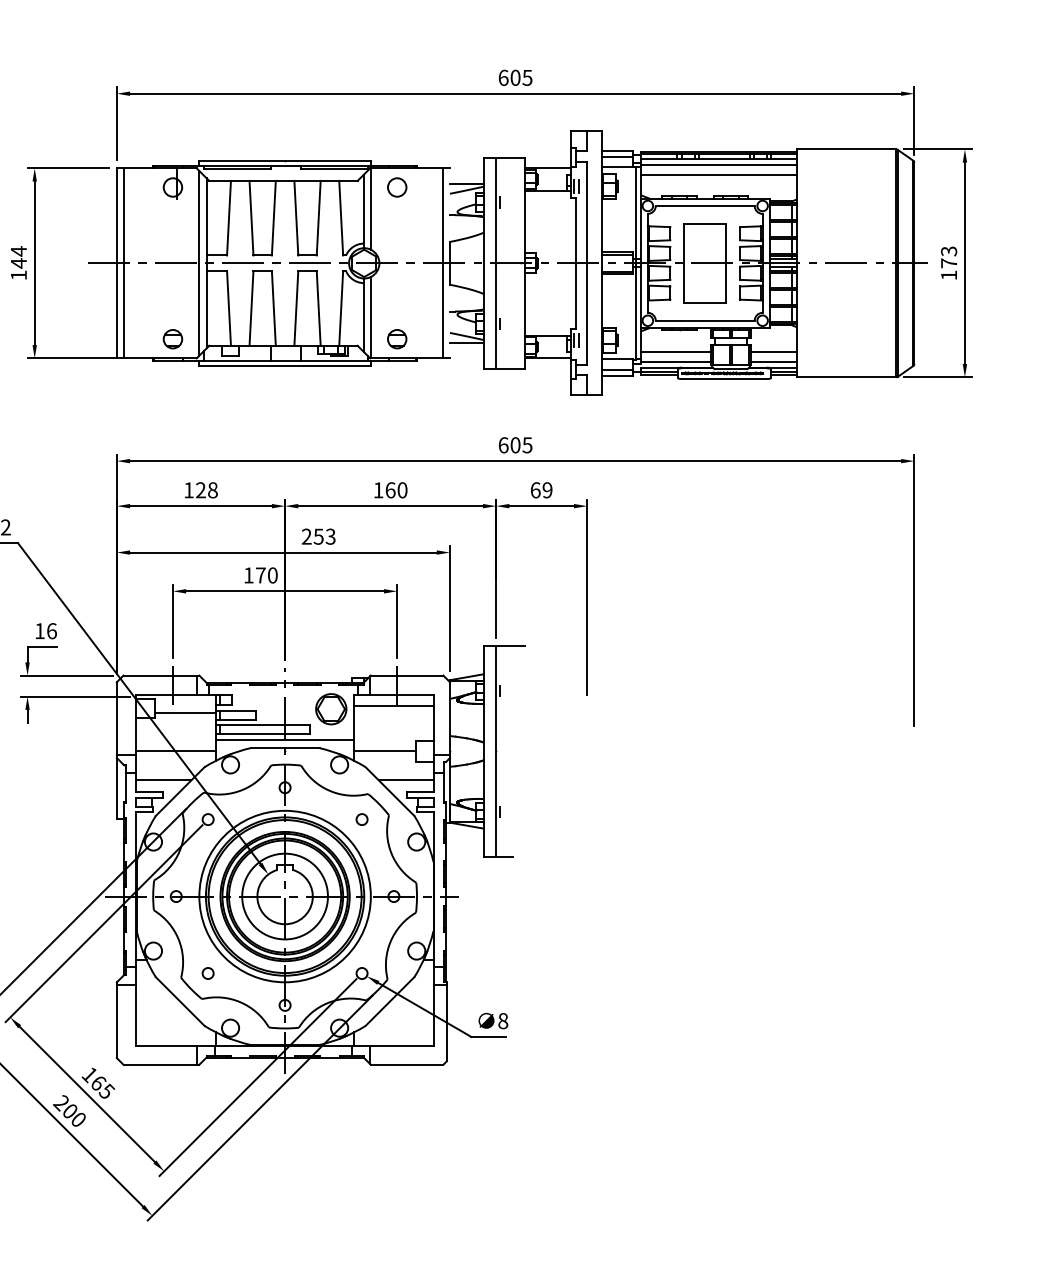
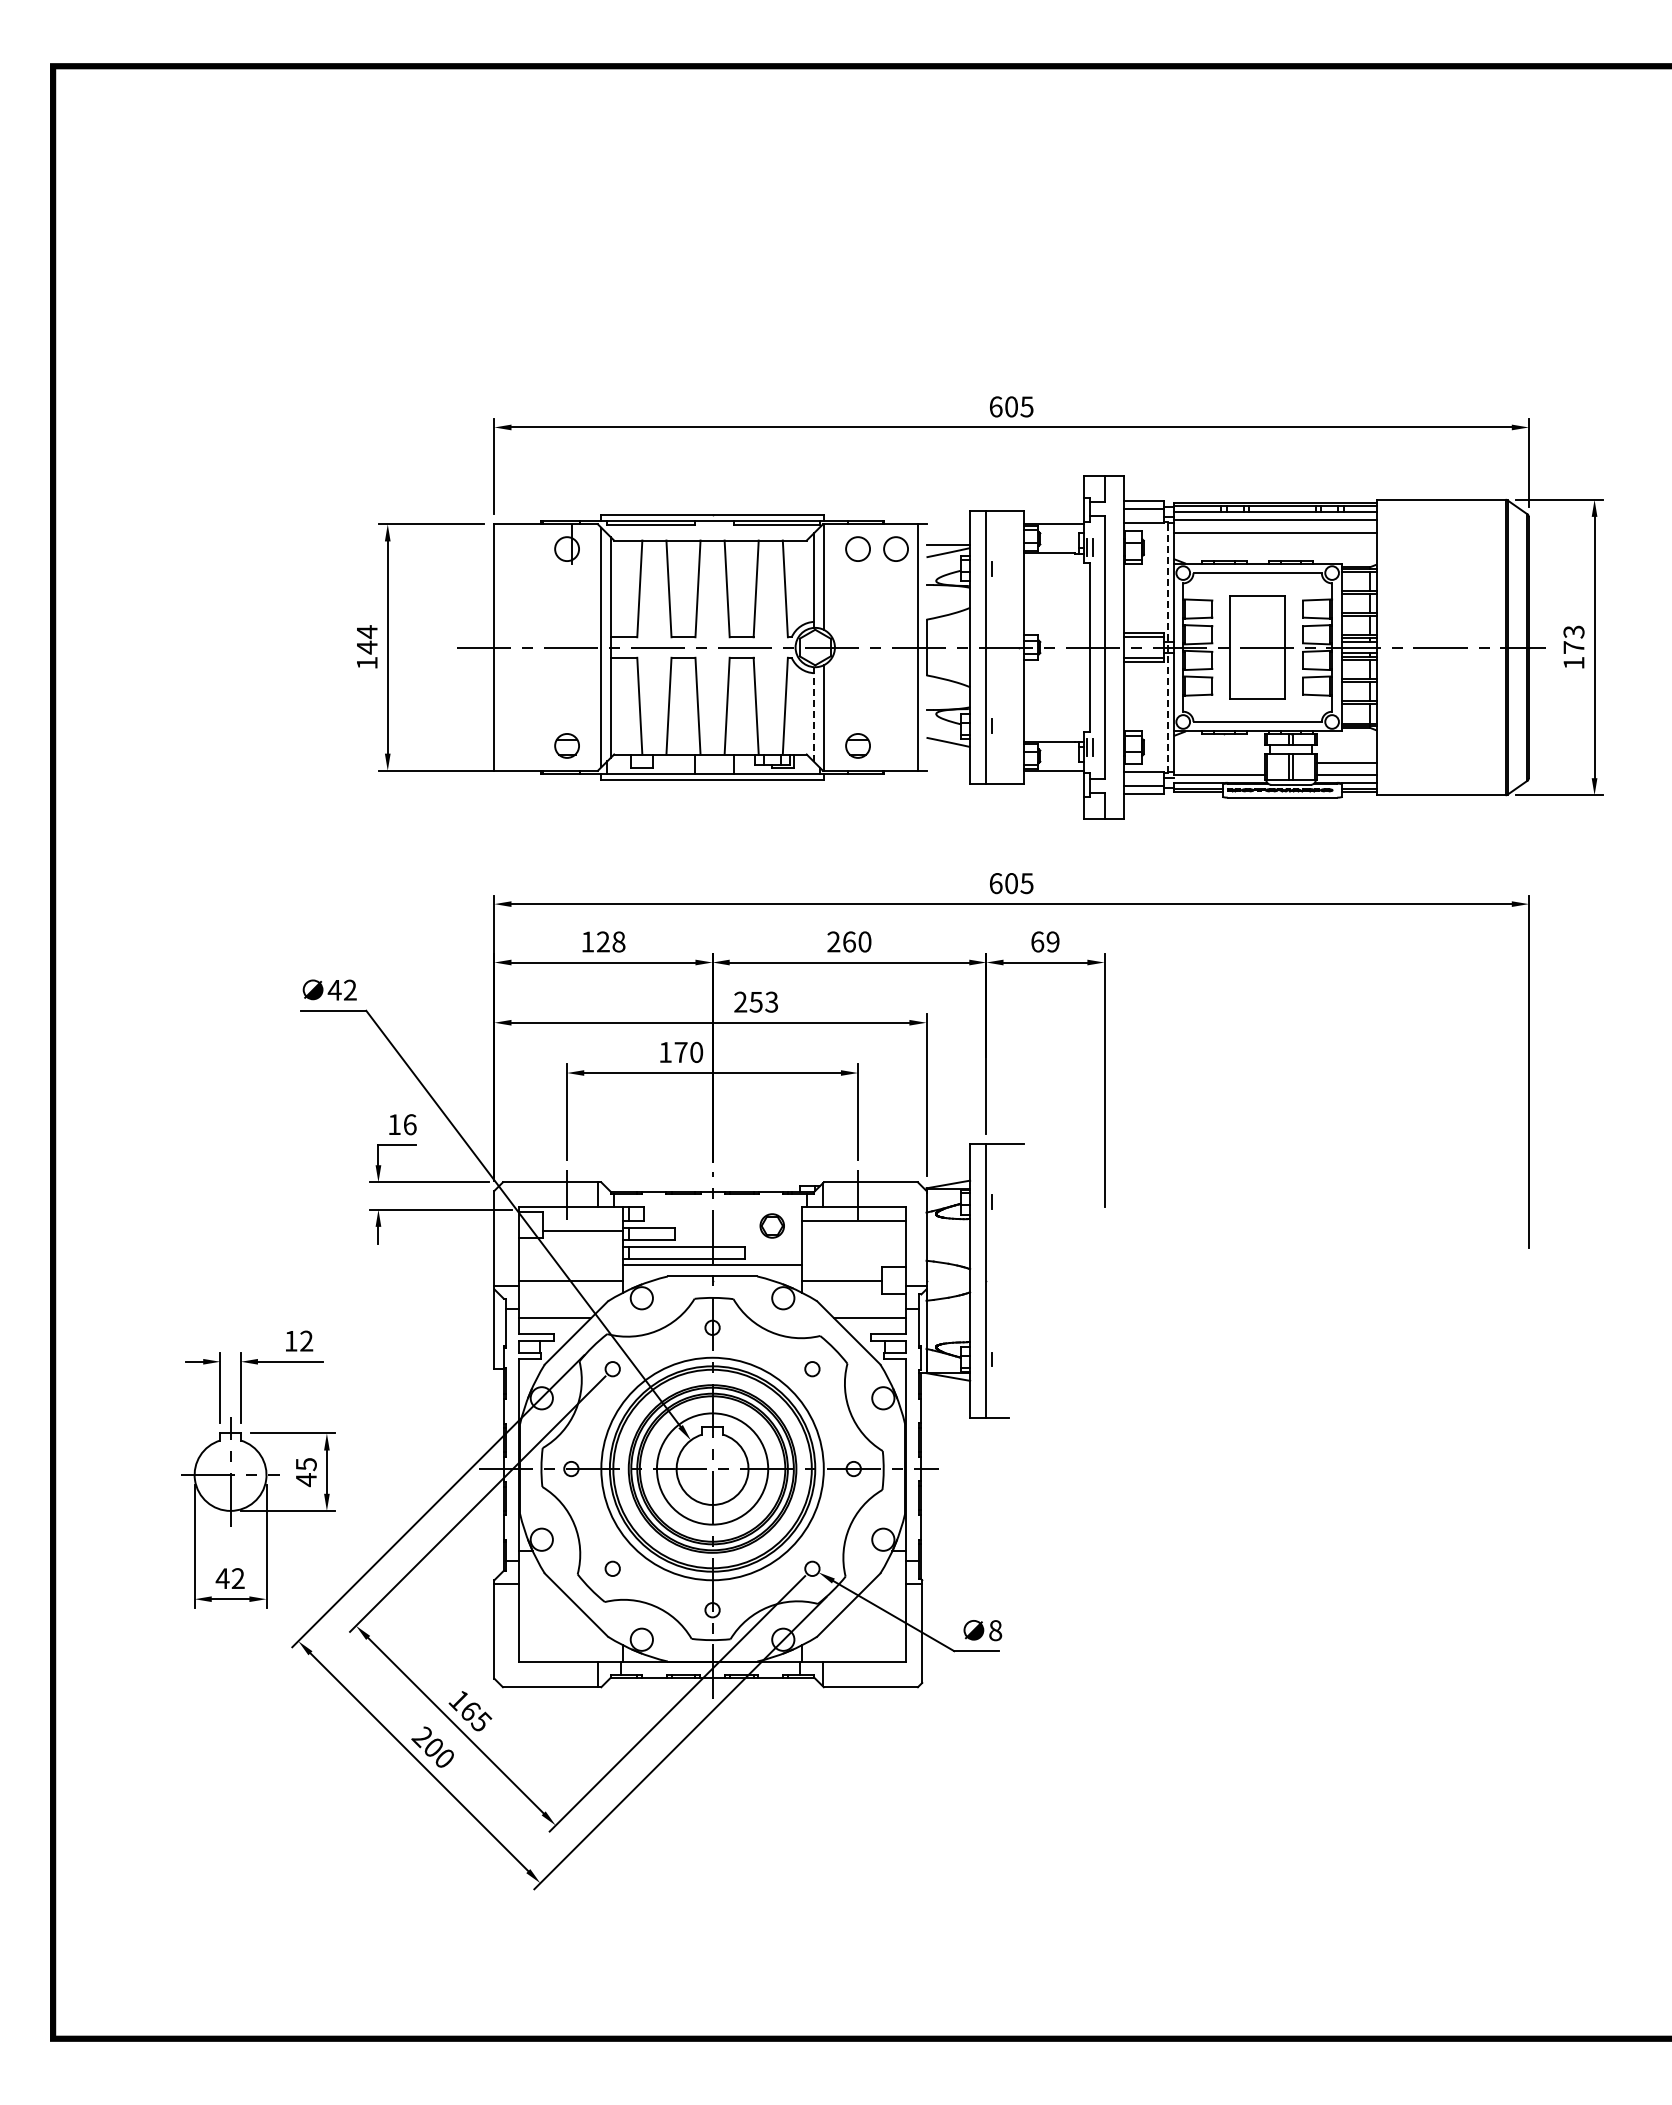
circle: (426, 187) -> (895, 548), added
line: (123, 263) -> (502, 647), removed
line: (635, 263) -> (1167, 647), solid -> dashed
line: (363, 314) -> (814, 714), solid -> dashed
line: (466, 342) -> (948, 750), removed
line: (675, 351) -> (1219, 762), removed
text: (378, 489) -> (833, 941), 160 -> 260
part: (330, 708) -> (771, 1225), size x0.6

